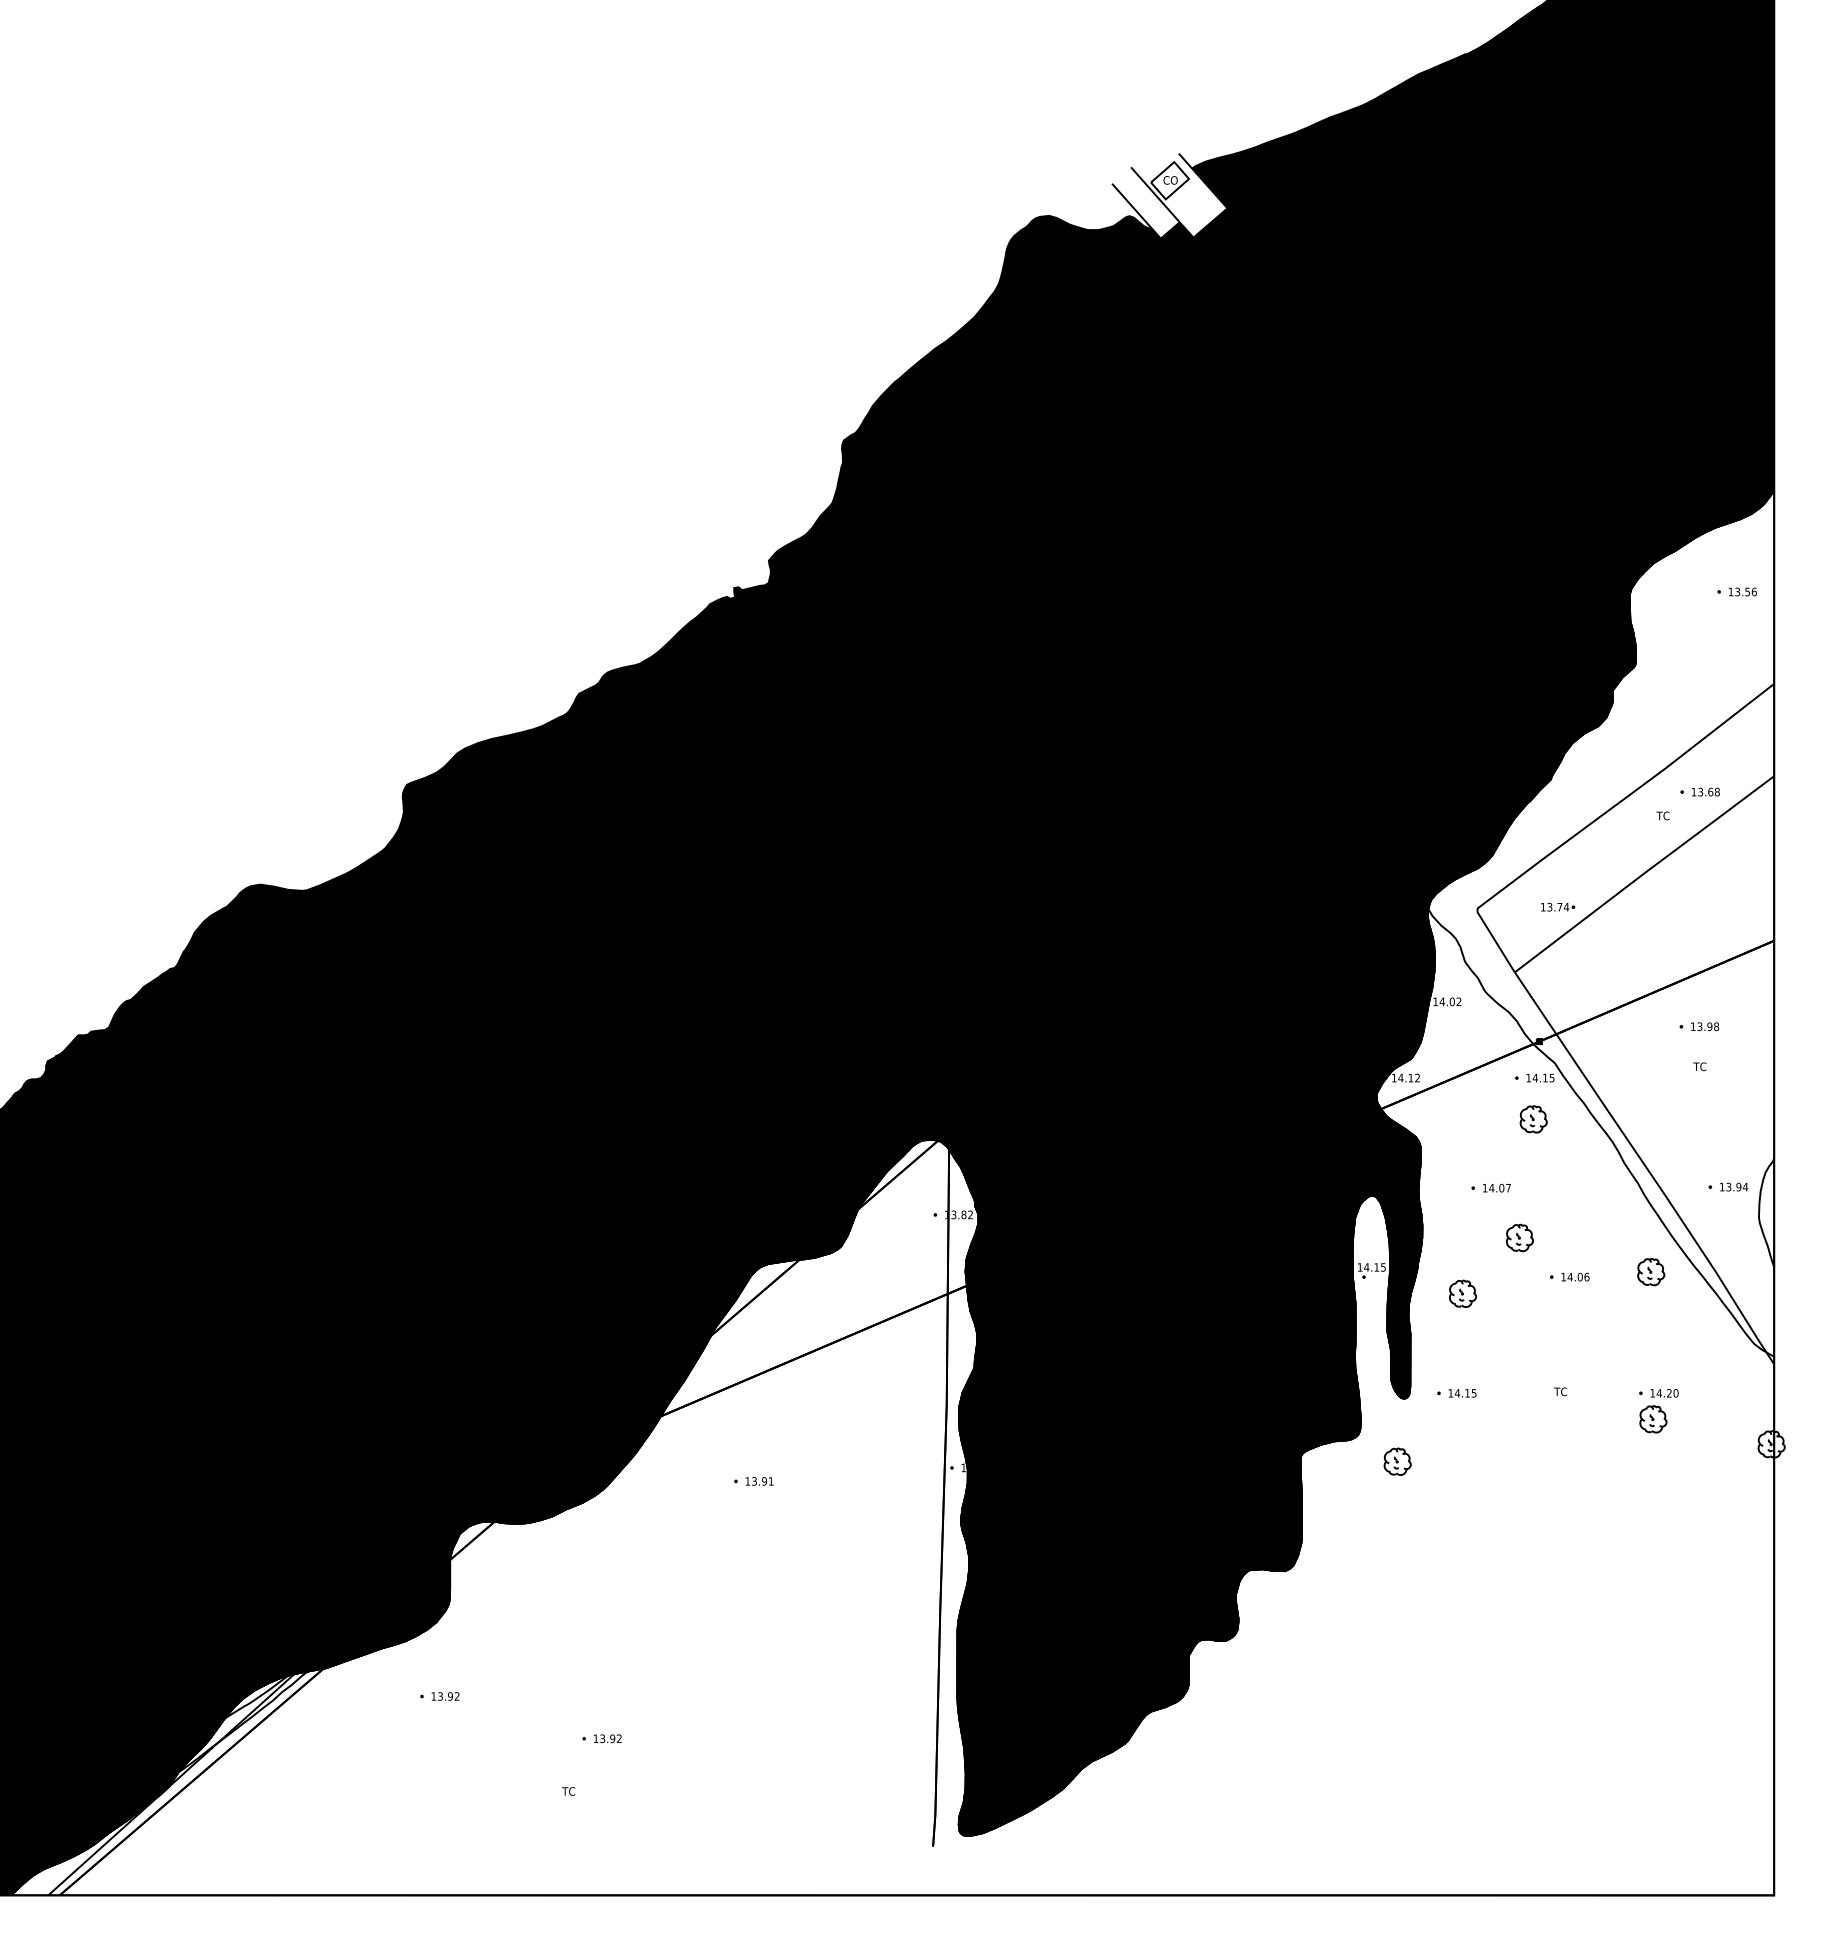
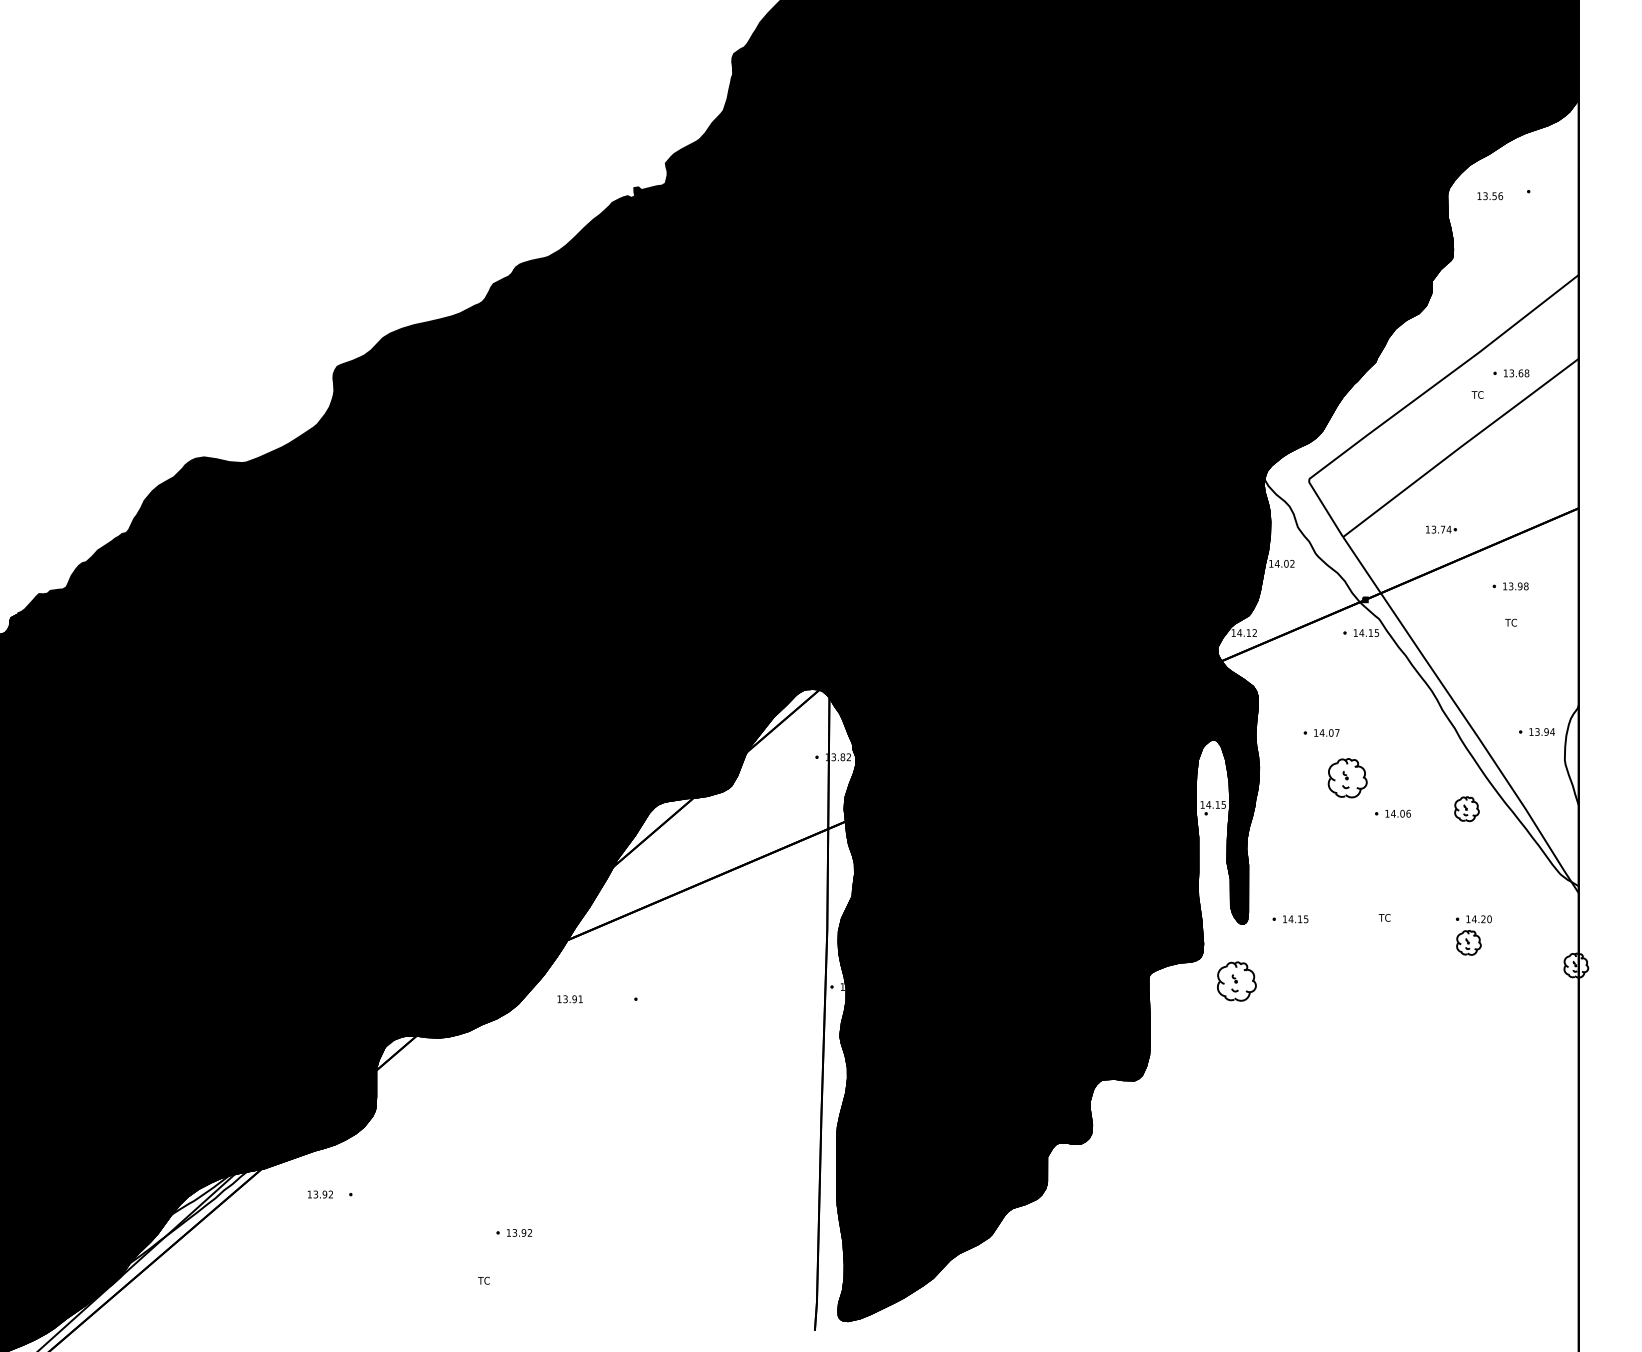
text: (1742, 591) -> (1489, 195), moved
part: (1558, 906) -> (1441, 528), moved
part: (1533, 1119) -> (1360, 670), removed
part: (1519, 1237) -> (1347, 777), size x1.6
part: (1462, 1293) -> (1295, 828), removed
part: (1397, 1461) -> (1236, 981), size x1.6
text: (759, 1481) -> (570, 999), moved
text: (445, 1696) -> (320, 1194), moved

